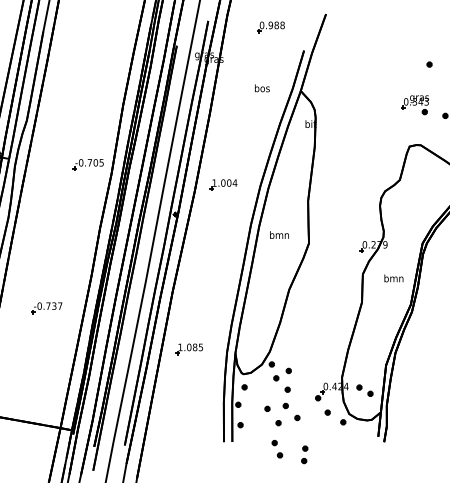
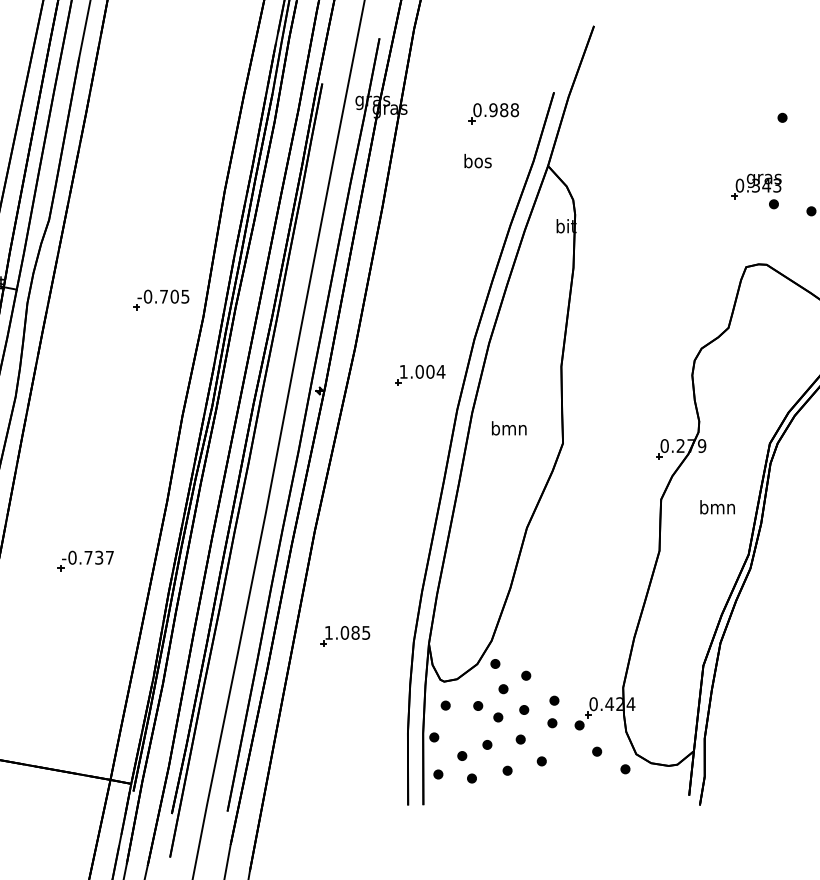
part: (270, 27) -> (492, 114), moved
part: (223, 184) -> (420, 374), moved
part: (364, 390) -> (487, 711), moved
part: (277, 448) -> (467, 765), moved
part: (304, 454) -> (552, 711), moved

